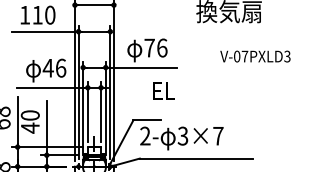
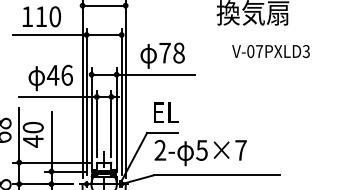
text: (161, 47) -> (178, 52), 76 -> 78
text: (254, 56) -> (270, 51), moved
text: (164, 90) -> (166, 112), moved
text: (182, 135) -> (201, 149), 3×7 -> 5×7

